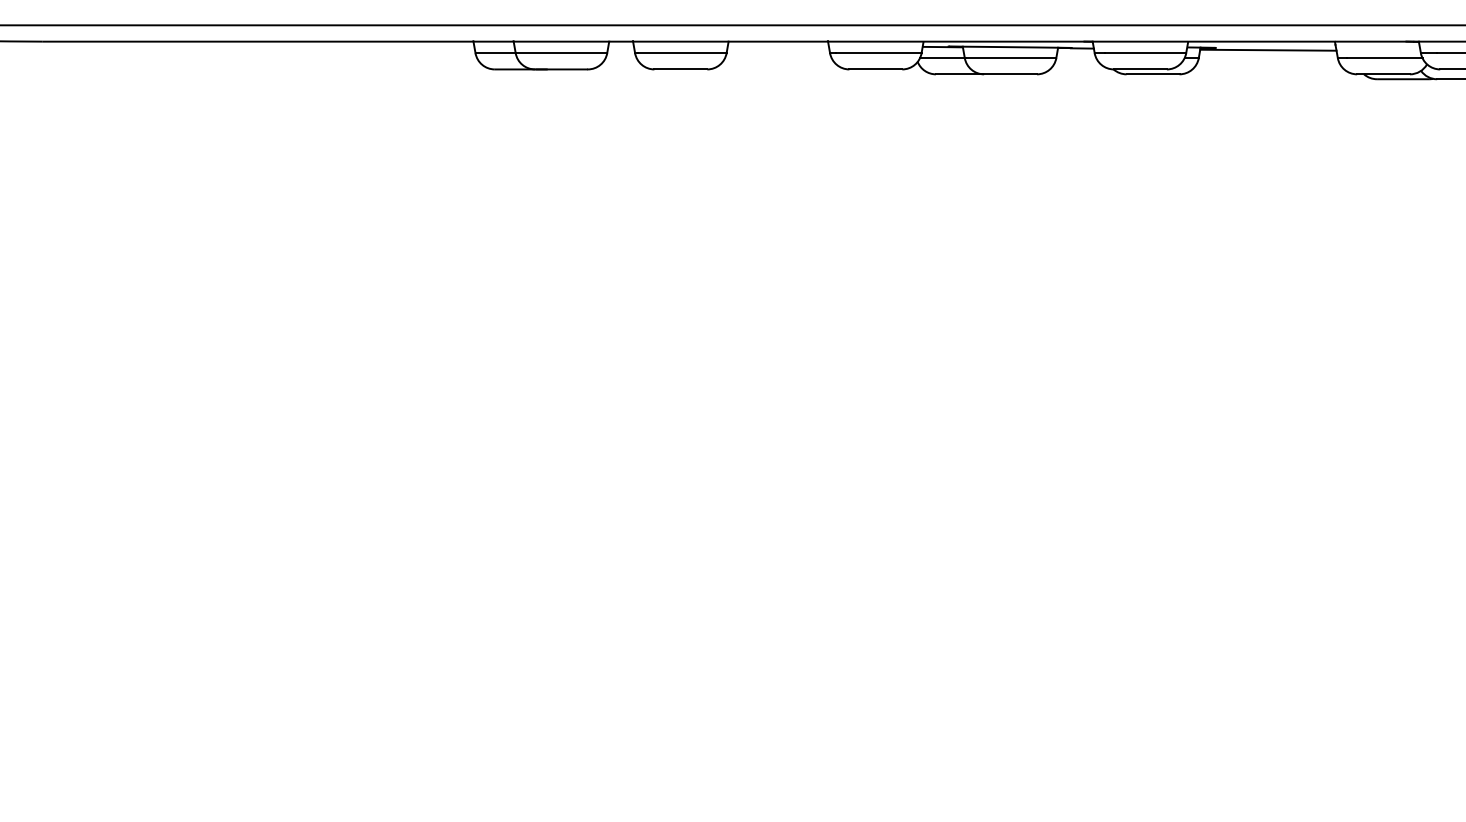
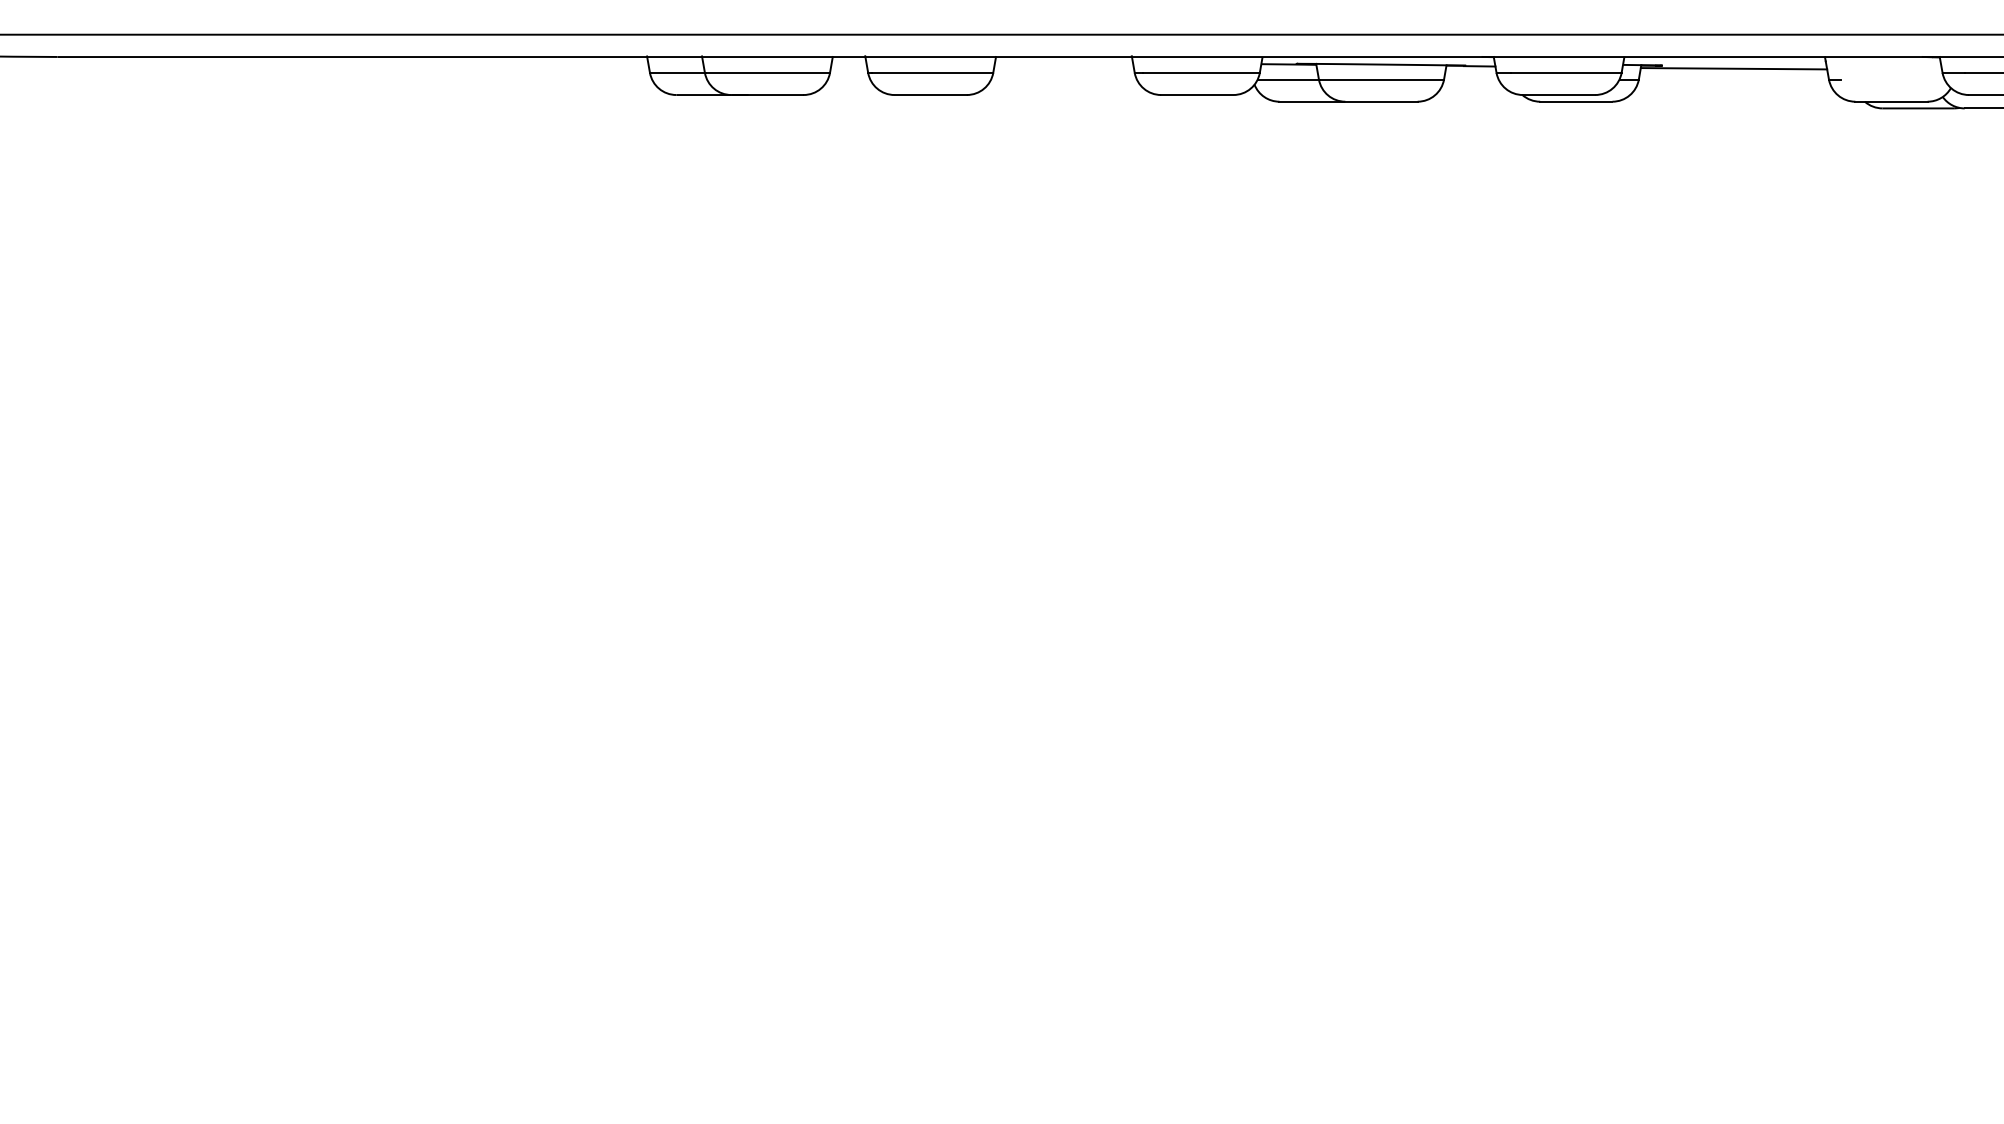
line: (1384, 58) -> (1892, 79), removed

